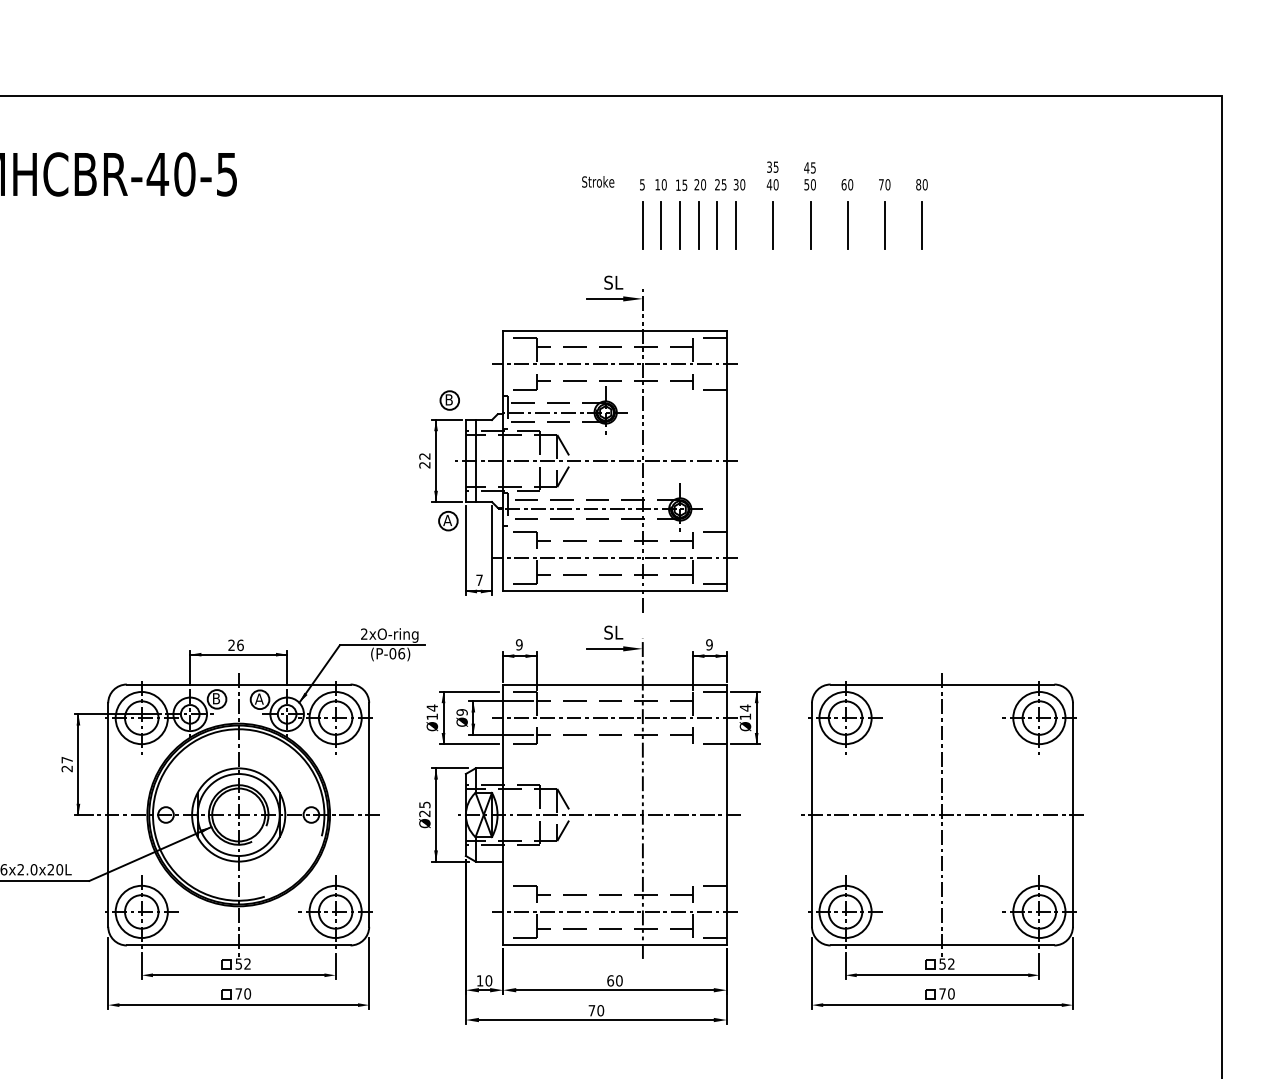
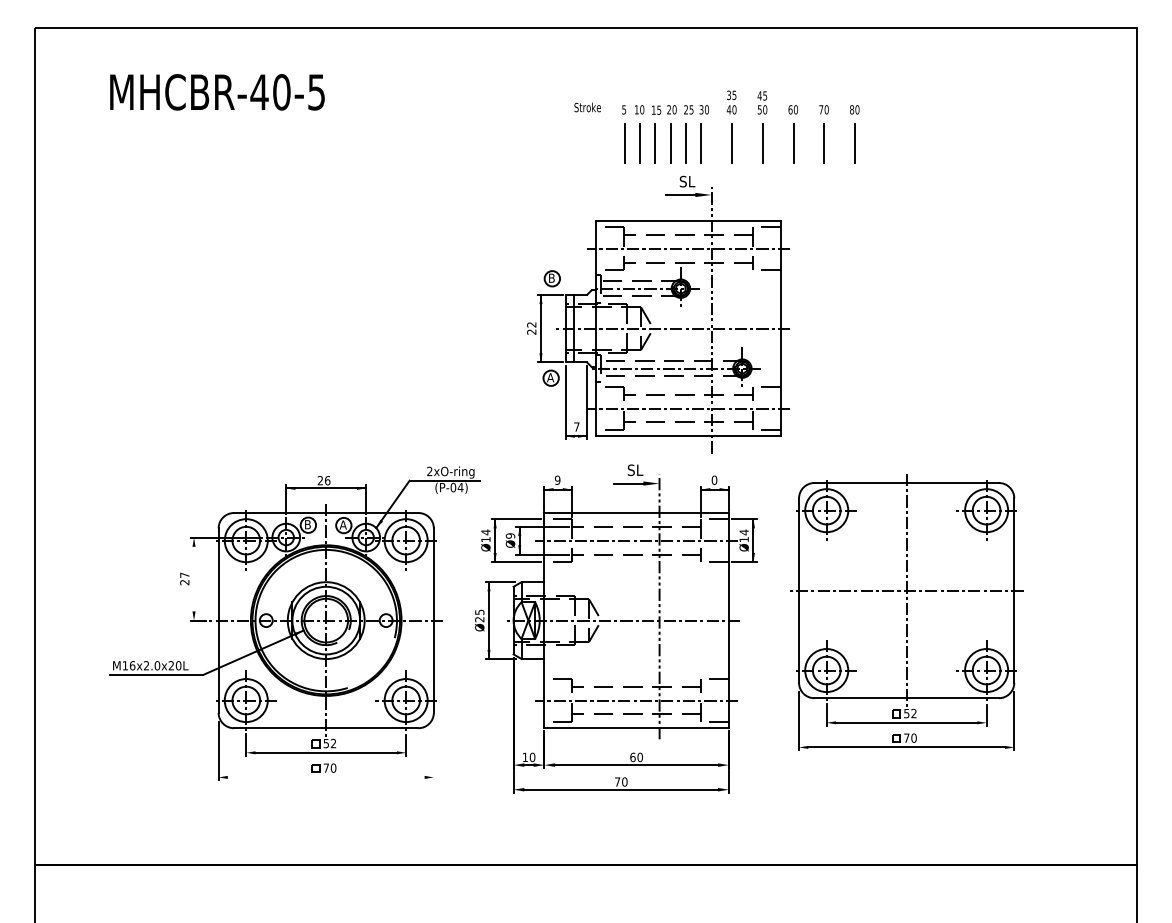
part: (743, 190) -> (707, 114), moved
part: (578, 443) -> (658, 314), moved
text: (709, 643) -> (714, 479), 9 -> 0
text: (401, 653) -> (460, 487), (P-06) -> (P-04)
line: (78, 763) -> (194, 578), removed
part: (942, 841) -> (906, 612), moved
line: (368, 973) -> (433, 751), removed
line: (237, 1005) -> (325, 777), removed

